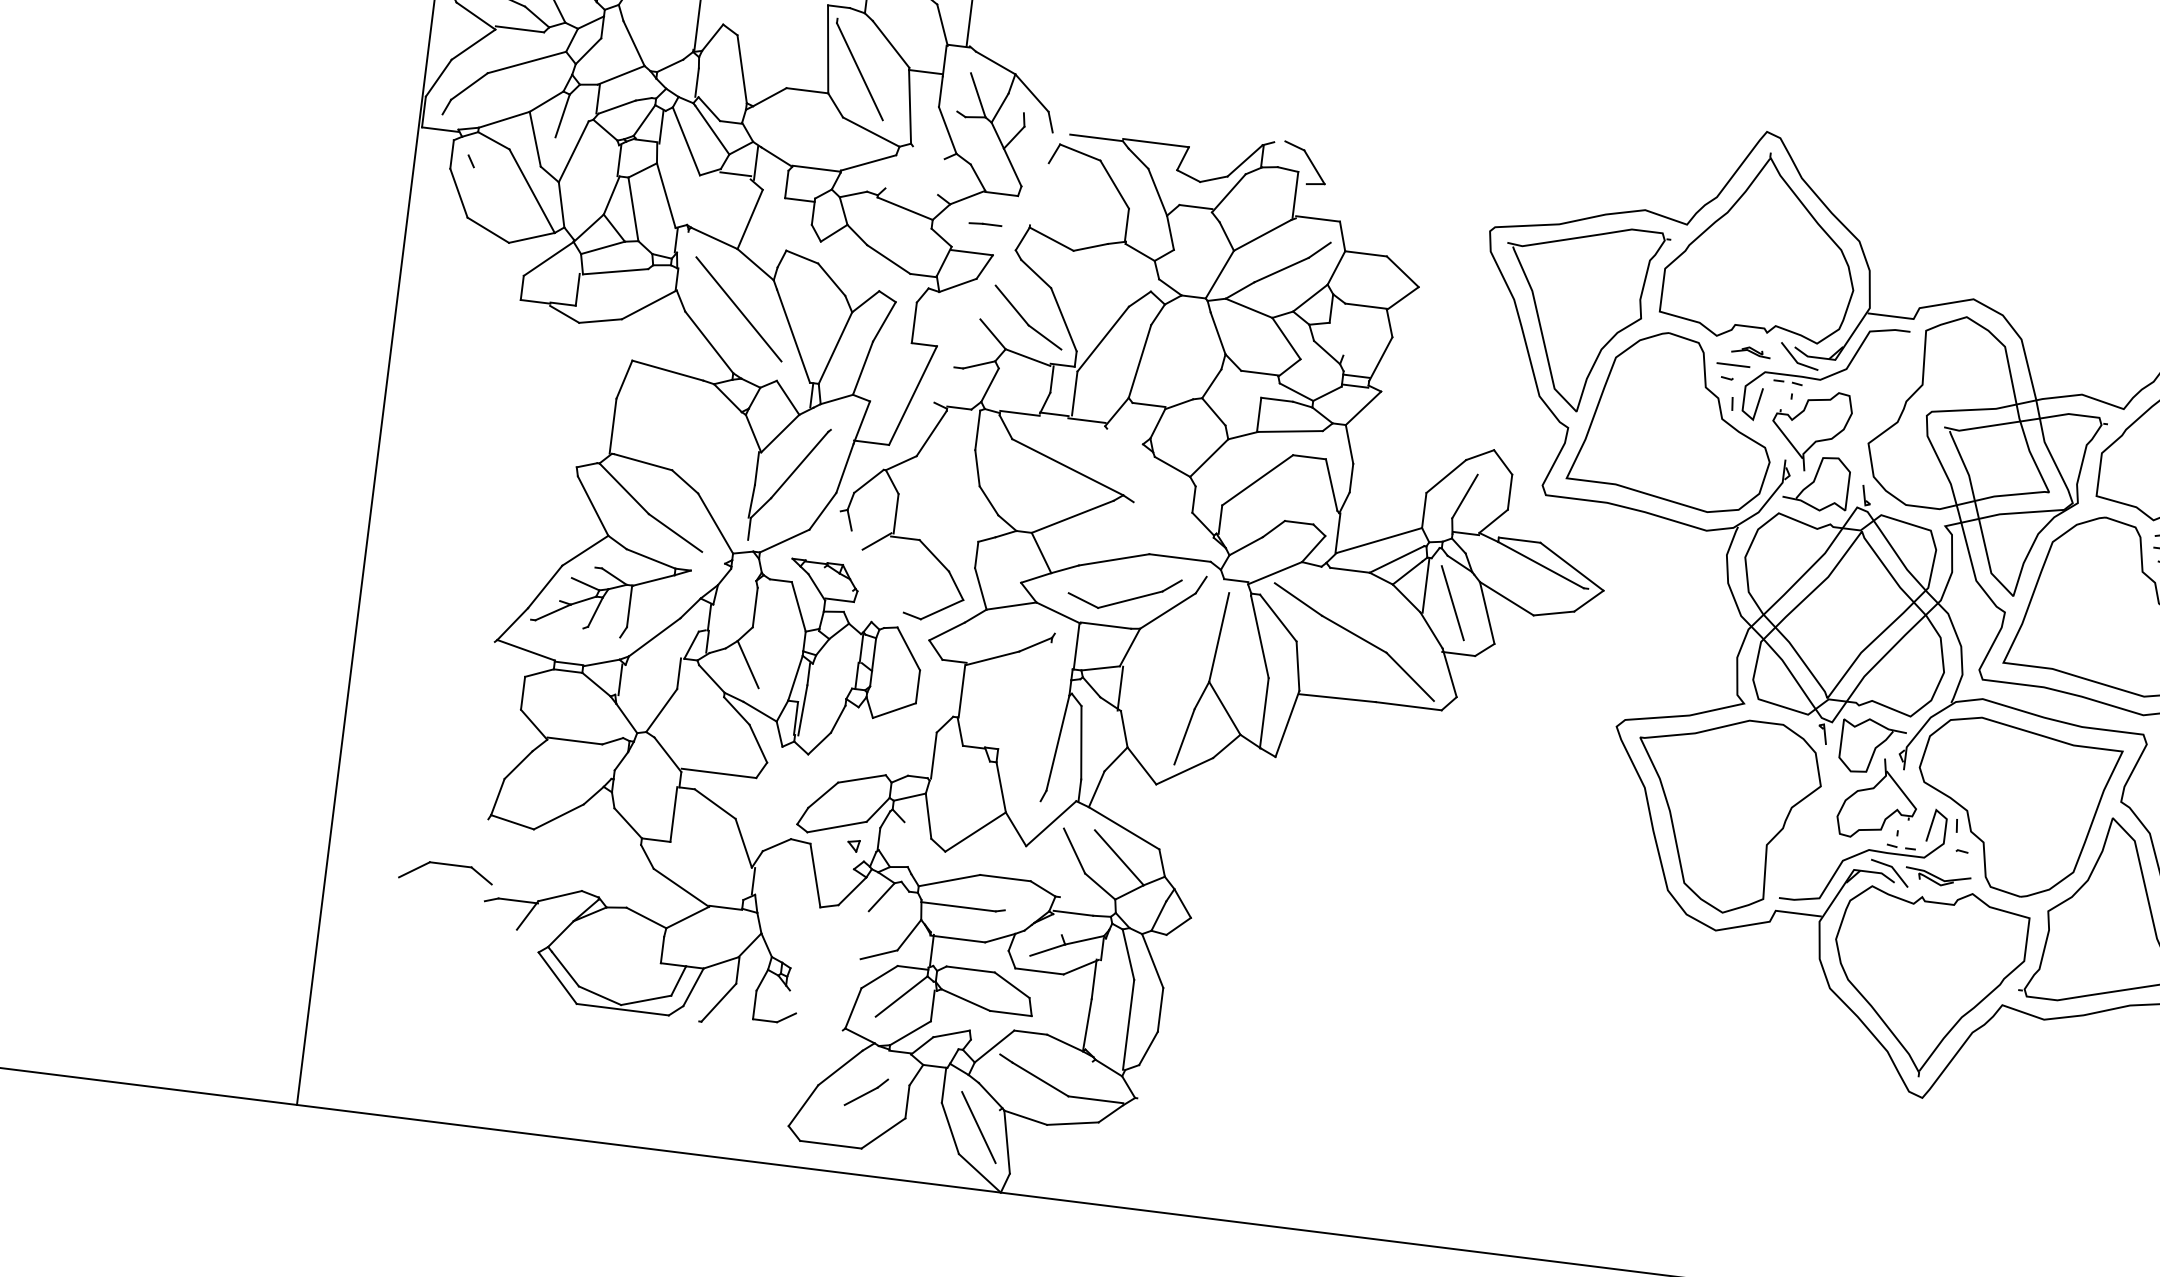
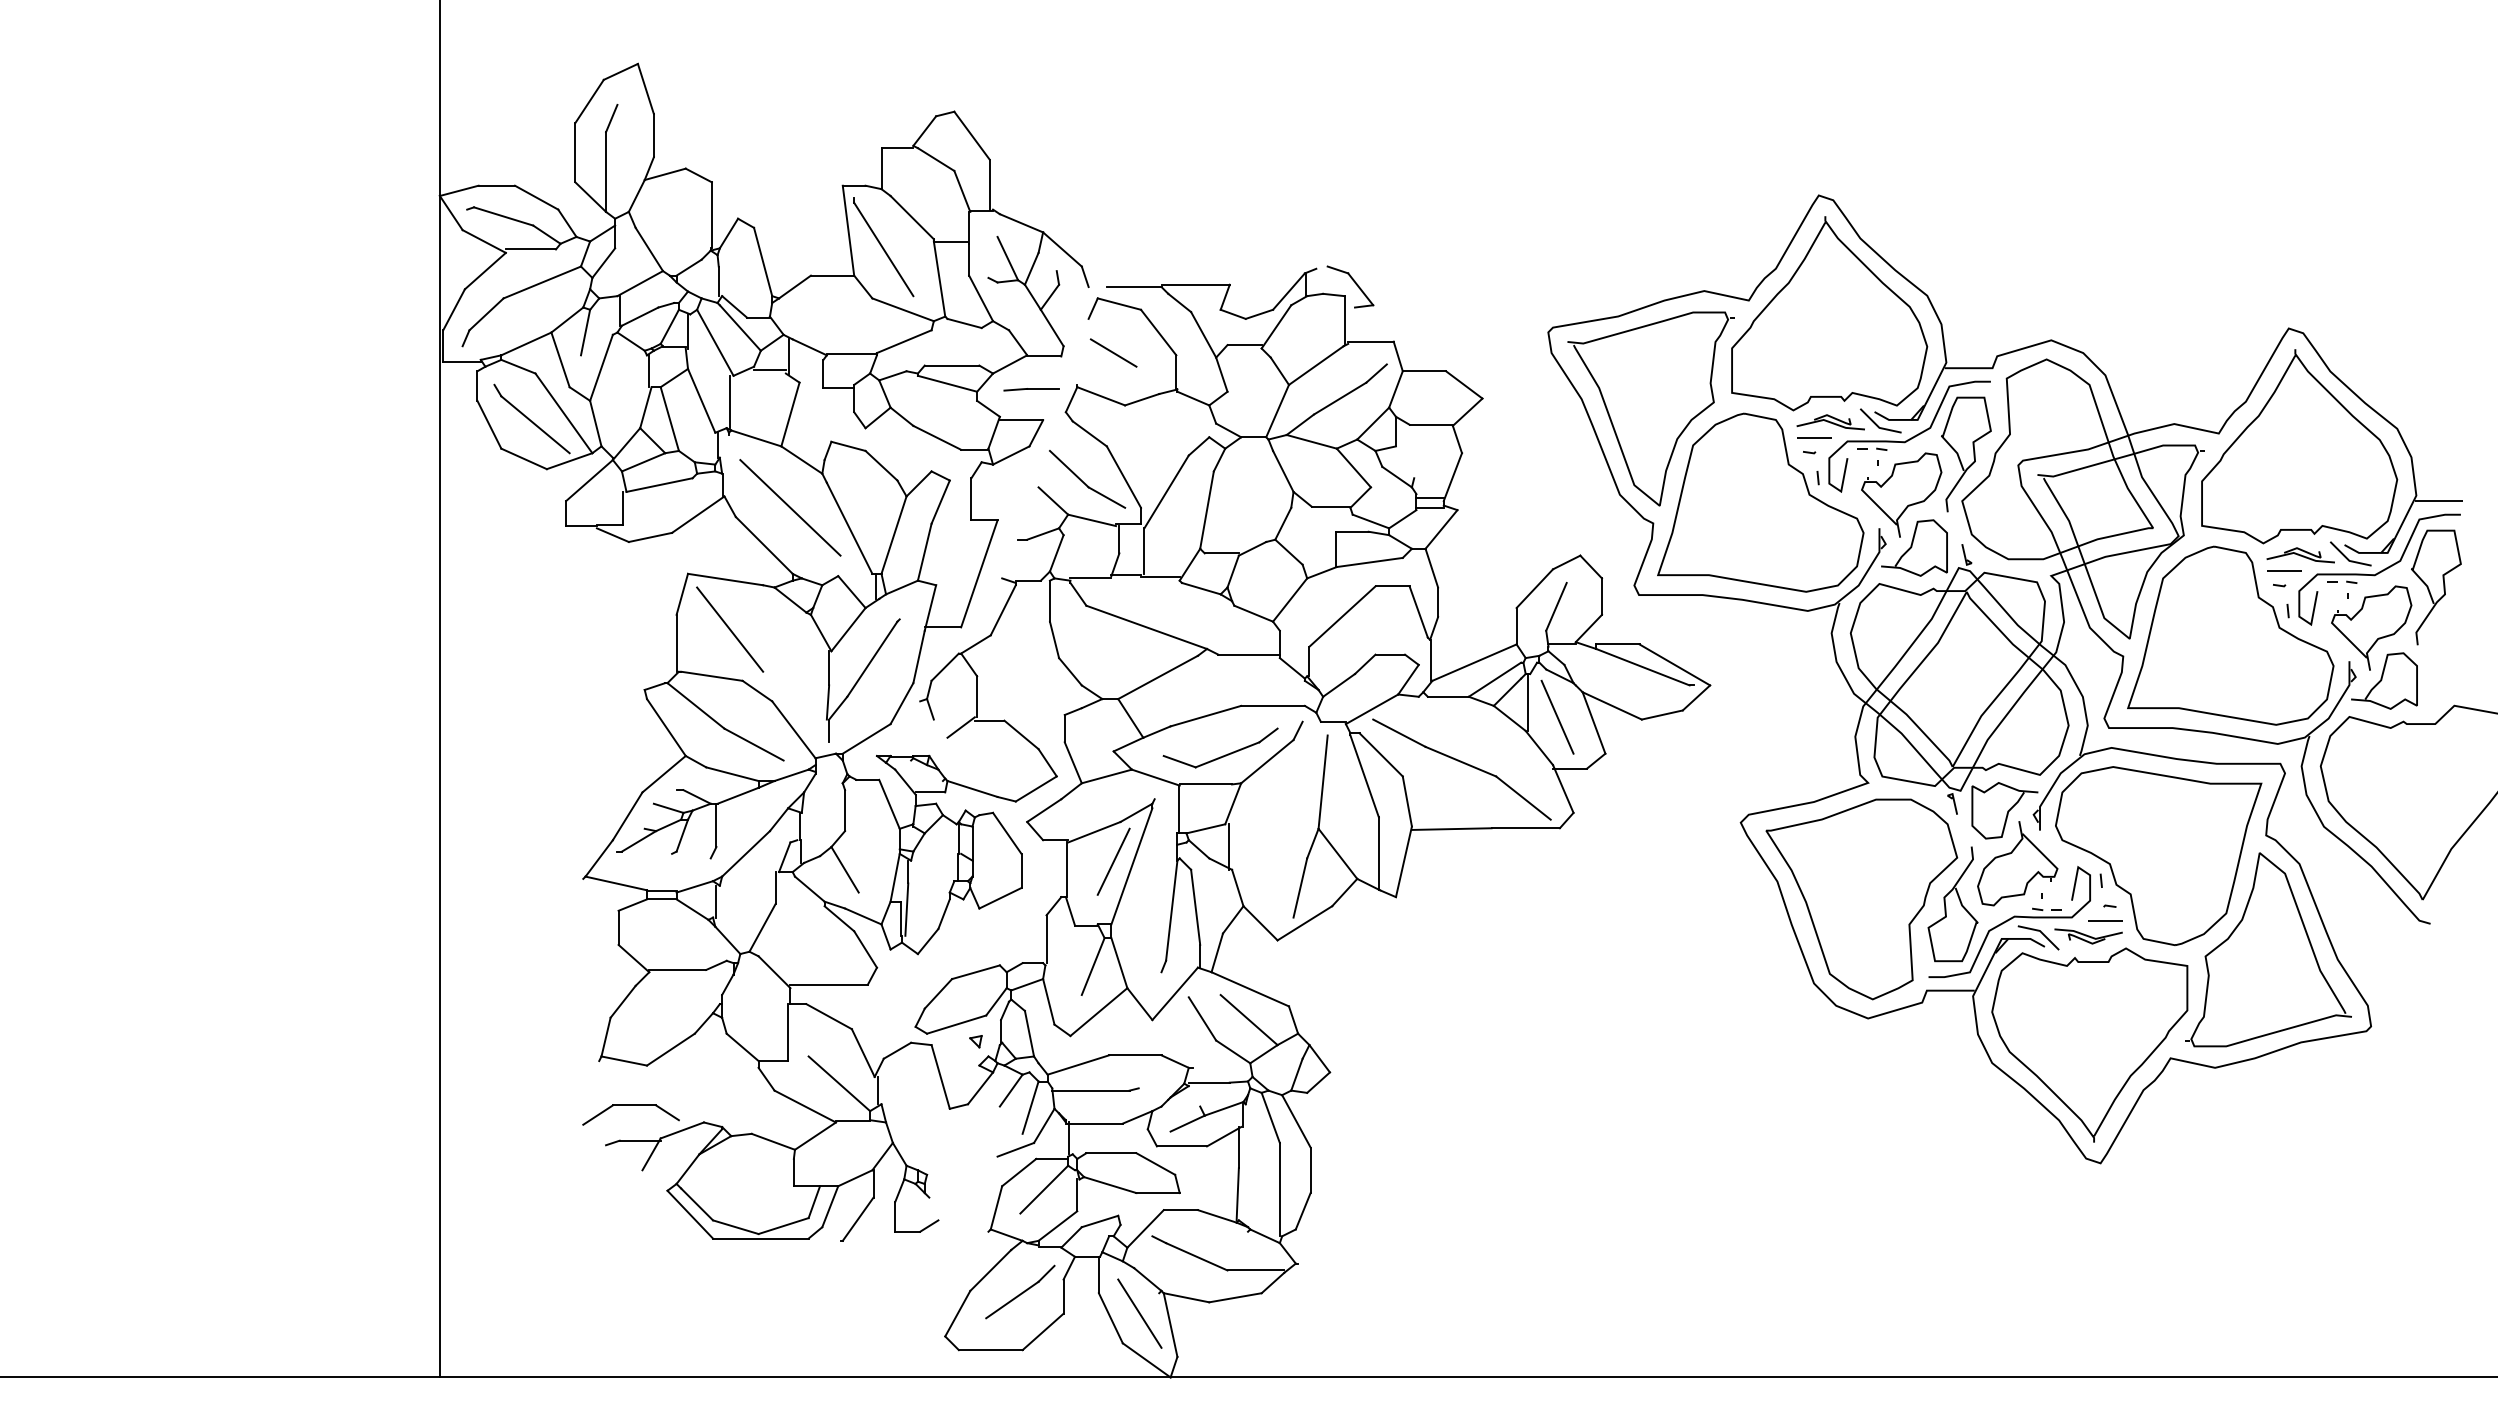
line: (928, 152) -> (964, 323), added
line: (911, 191) -> (951, 365), added
line: (503, 198) -> (535, 424), added
line: (1068, 198) -> (1113, 352), added
line: (693, 199) -> (730, 401), added
part: (985, 224) -> (1031, 389), size x1.67
part: (1751, 351) -> (1830, 422), size x1.67
curve: (1884, 399) -> (1973, 454), added
line: (666, 419) -> (730, 629), added
line: (1124, 436) -> (1200, 588), added
line: (1162, 505) -> (1248, 654), added
line: (707, 567) -> (791, 775), added
line: (880, 601) -> (972, 788), added
line: (1007, 688) -> (1113, 861), added
line: (1024, 695) -> (1131, 866), added
line: (974, 787) -> (1092, 966), added
curve: (1804, 832) -> (1946, 906), added
line: (906, 844) -> (1029, 1033), added
part: (446, 864) -> (630, 1105), moved
line: (1956, 864) -> (2105, 920), added
line: (717, 869) -> (839, 1083), added
line: (898, 915) -> (1030, 1107), added
part: (866, 1091) -> (1020, 1291), size x1.67

